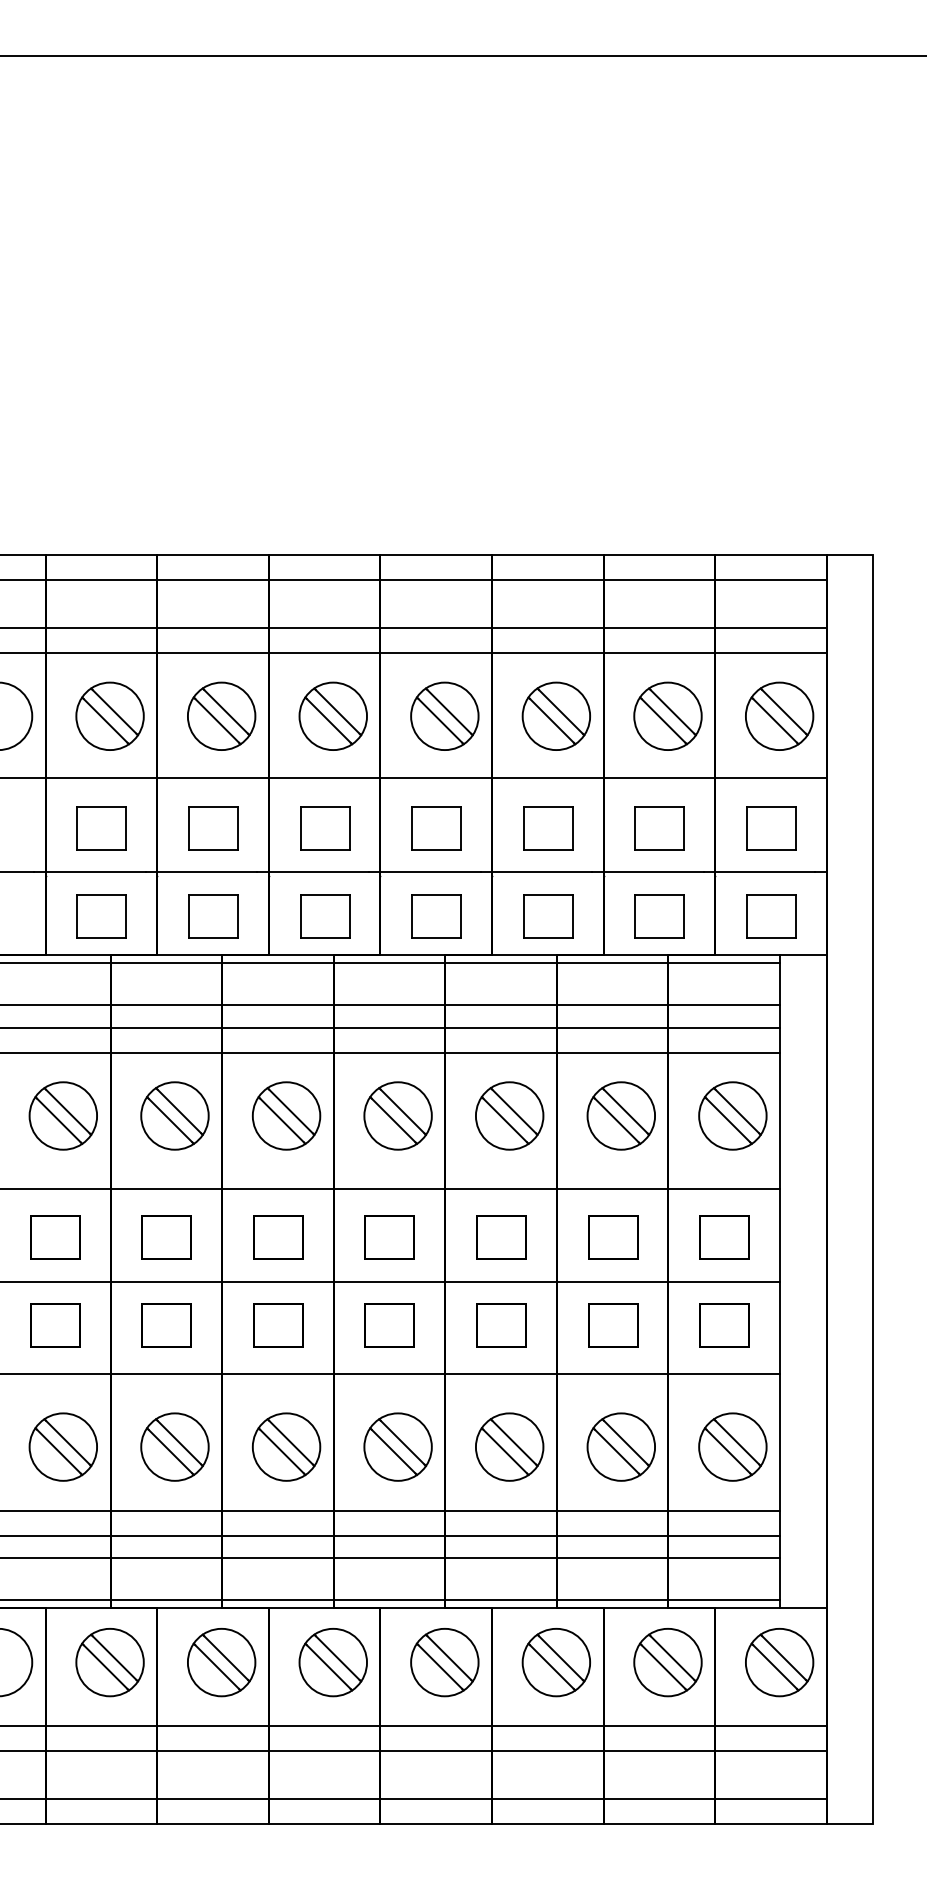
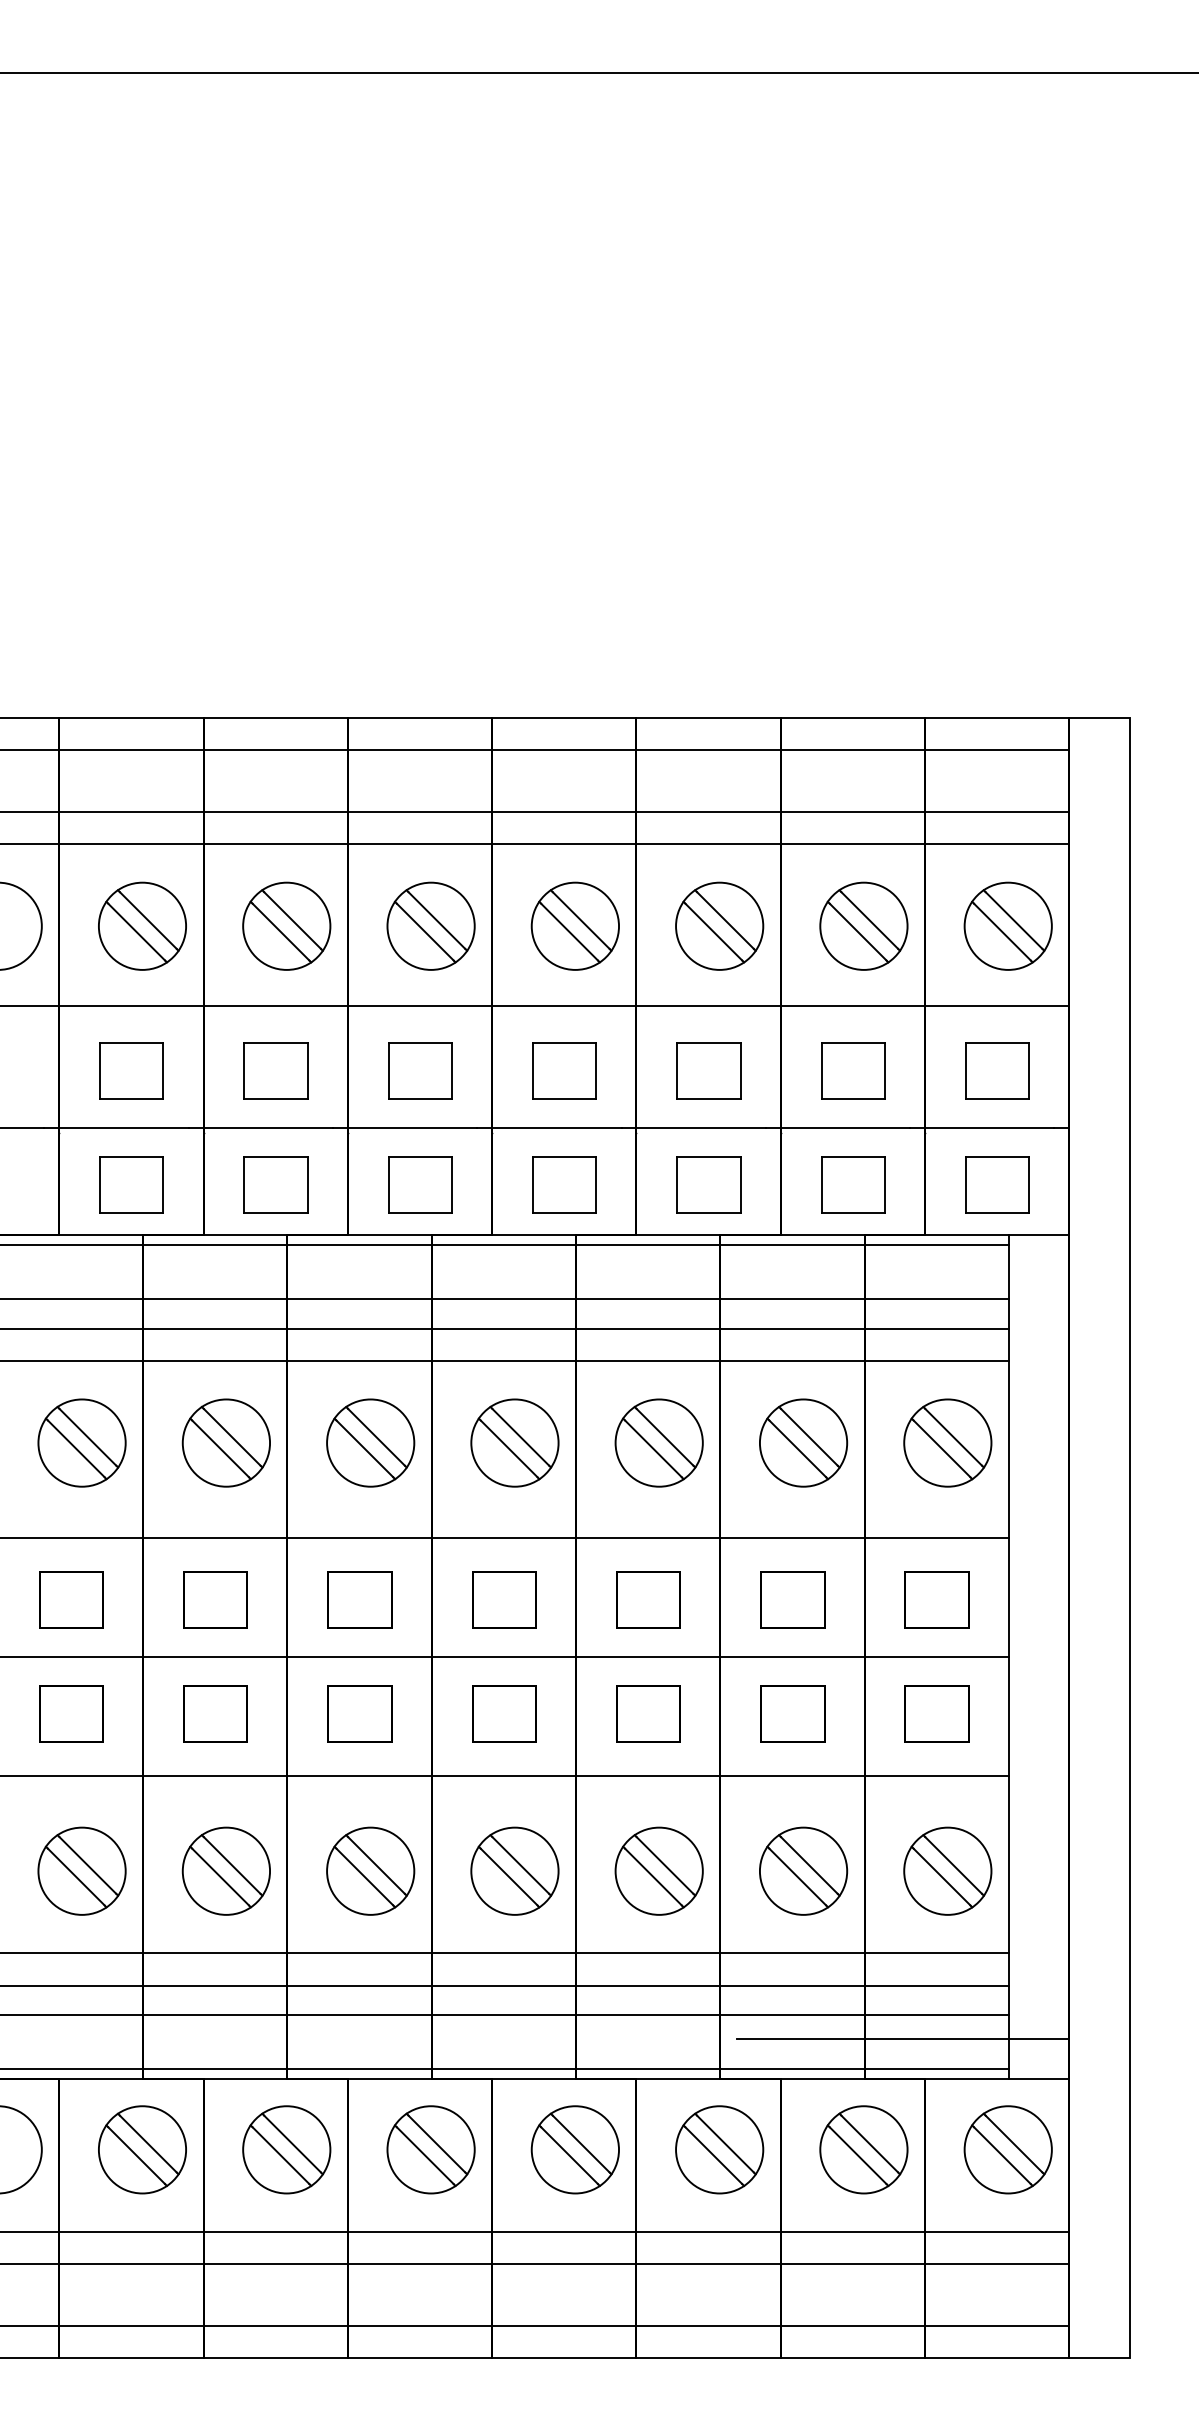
line: (698, 1577) -> (903, 2039), added

